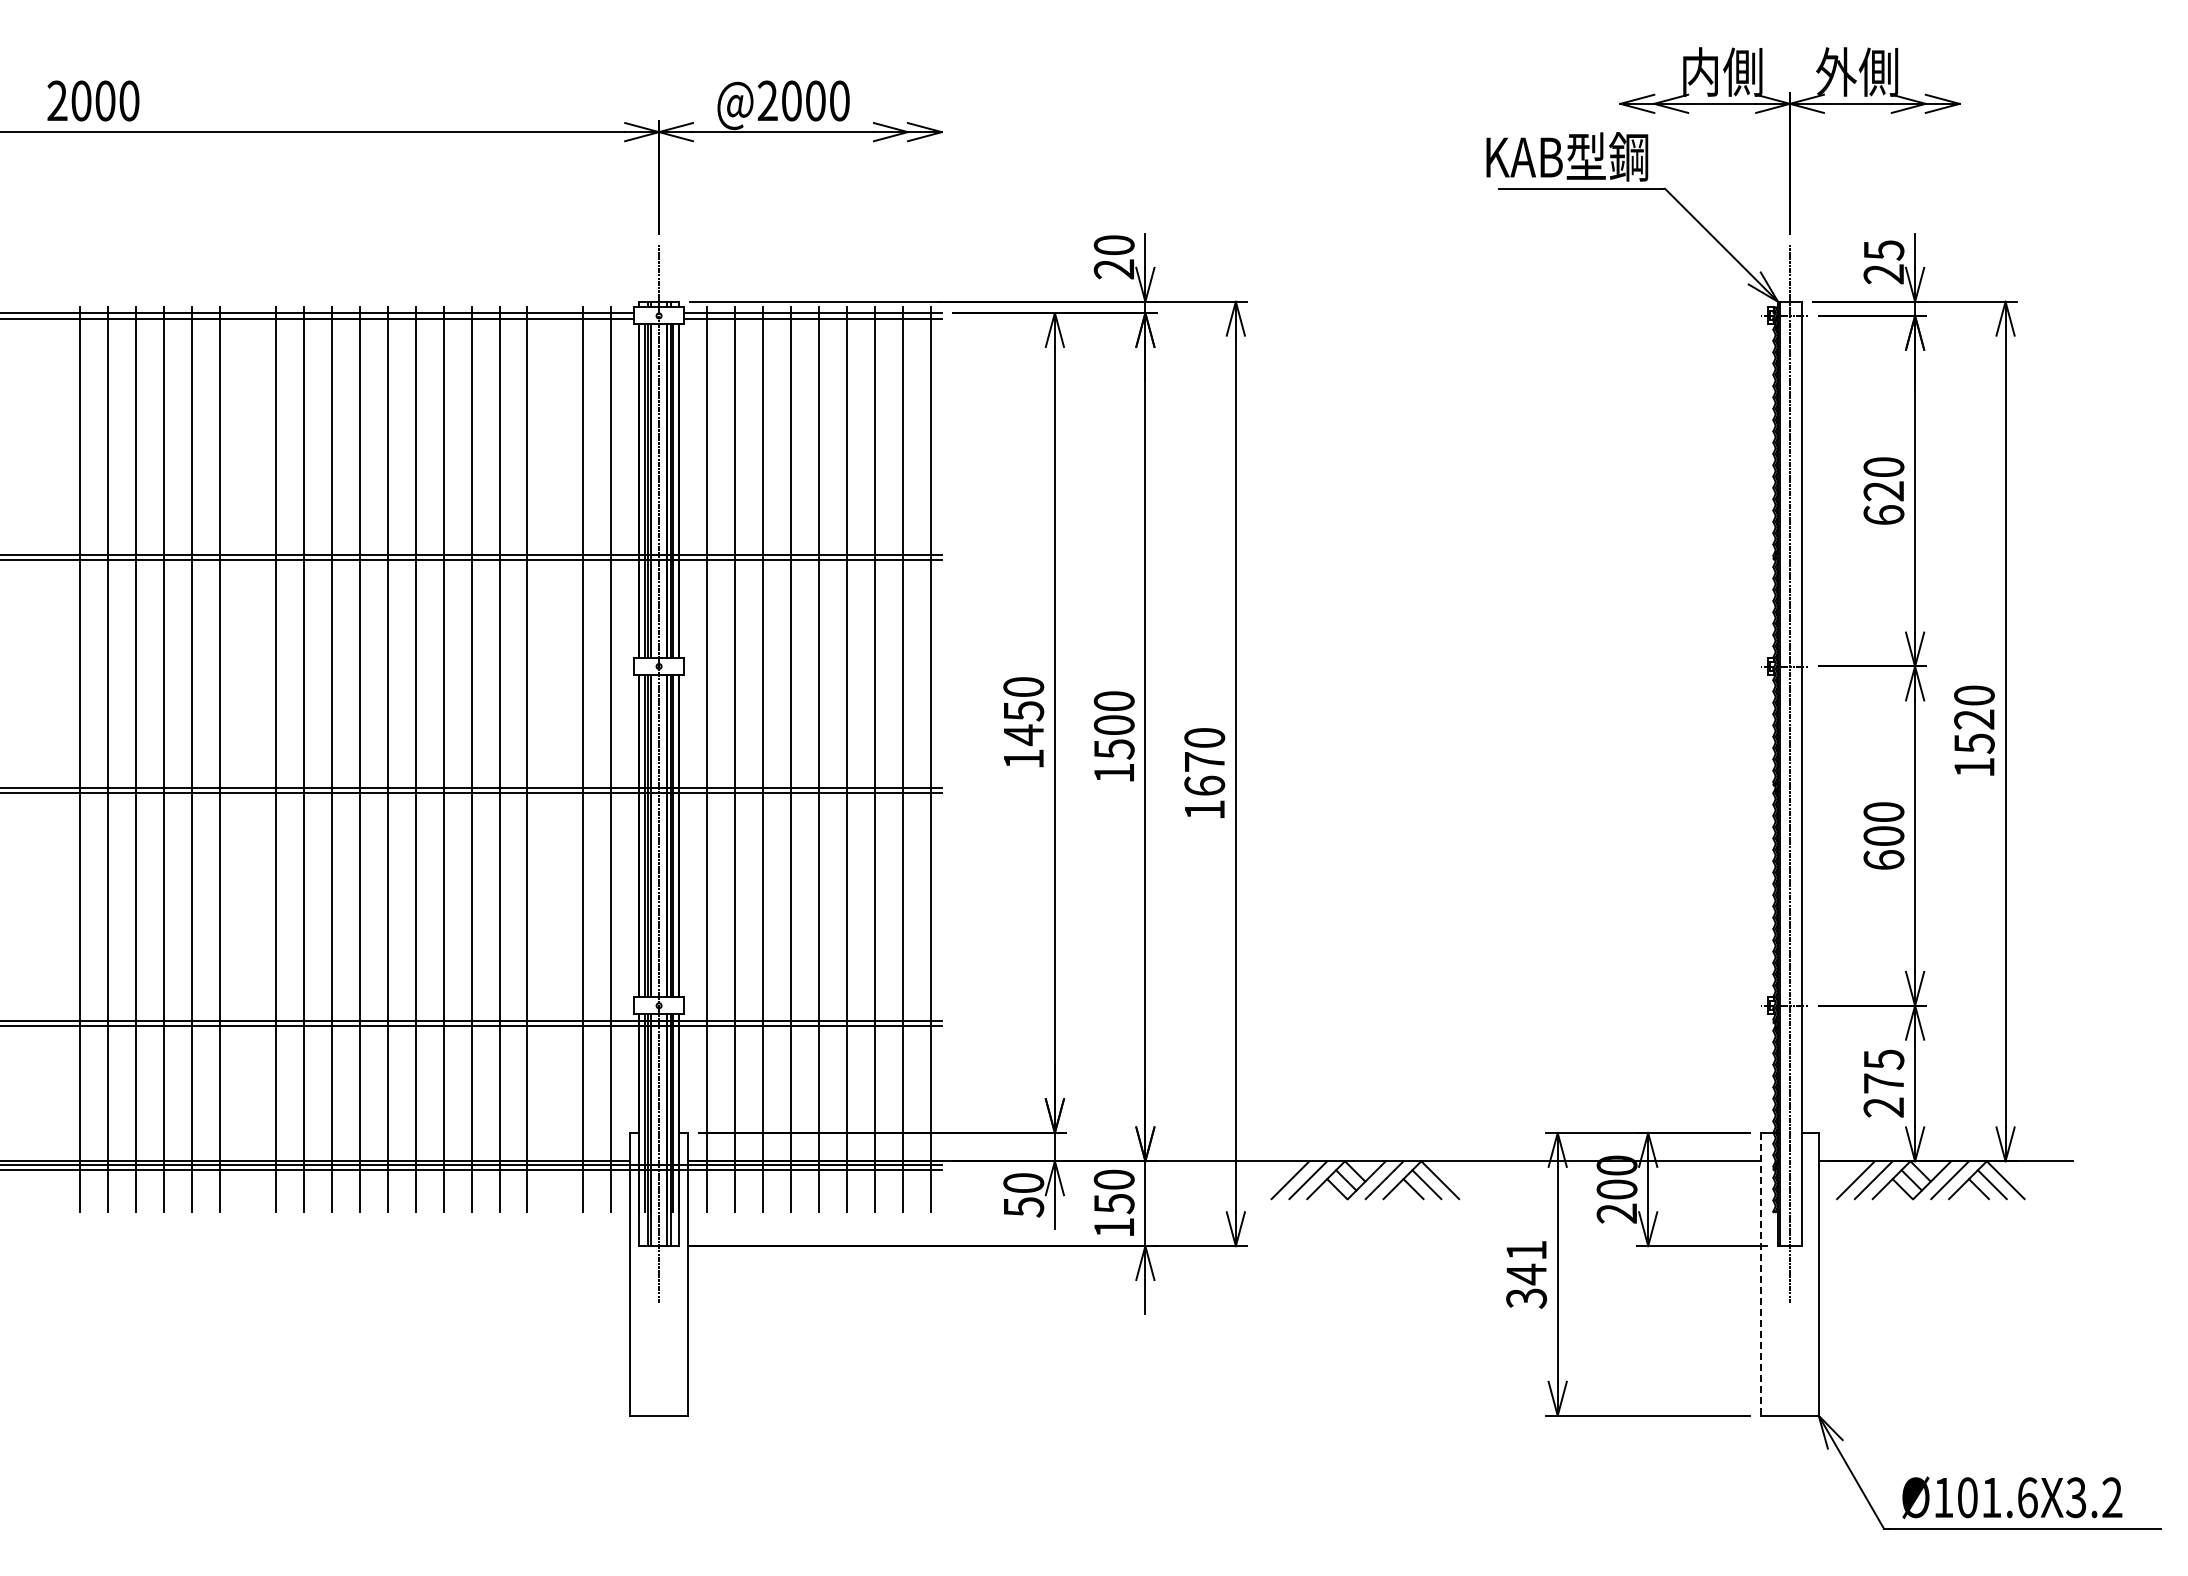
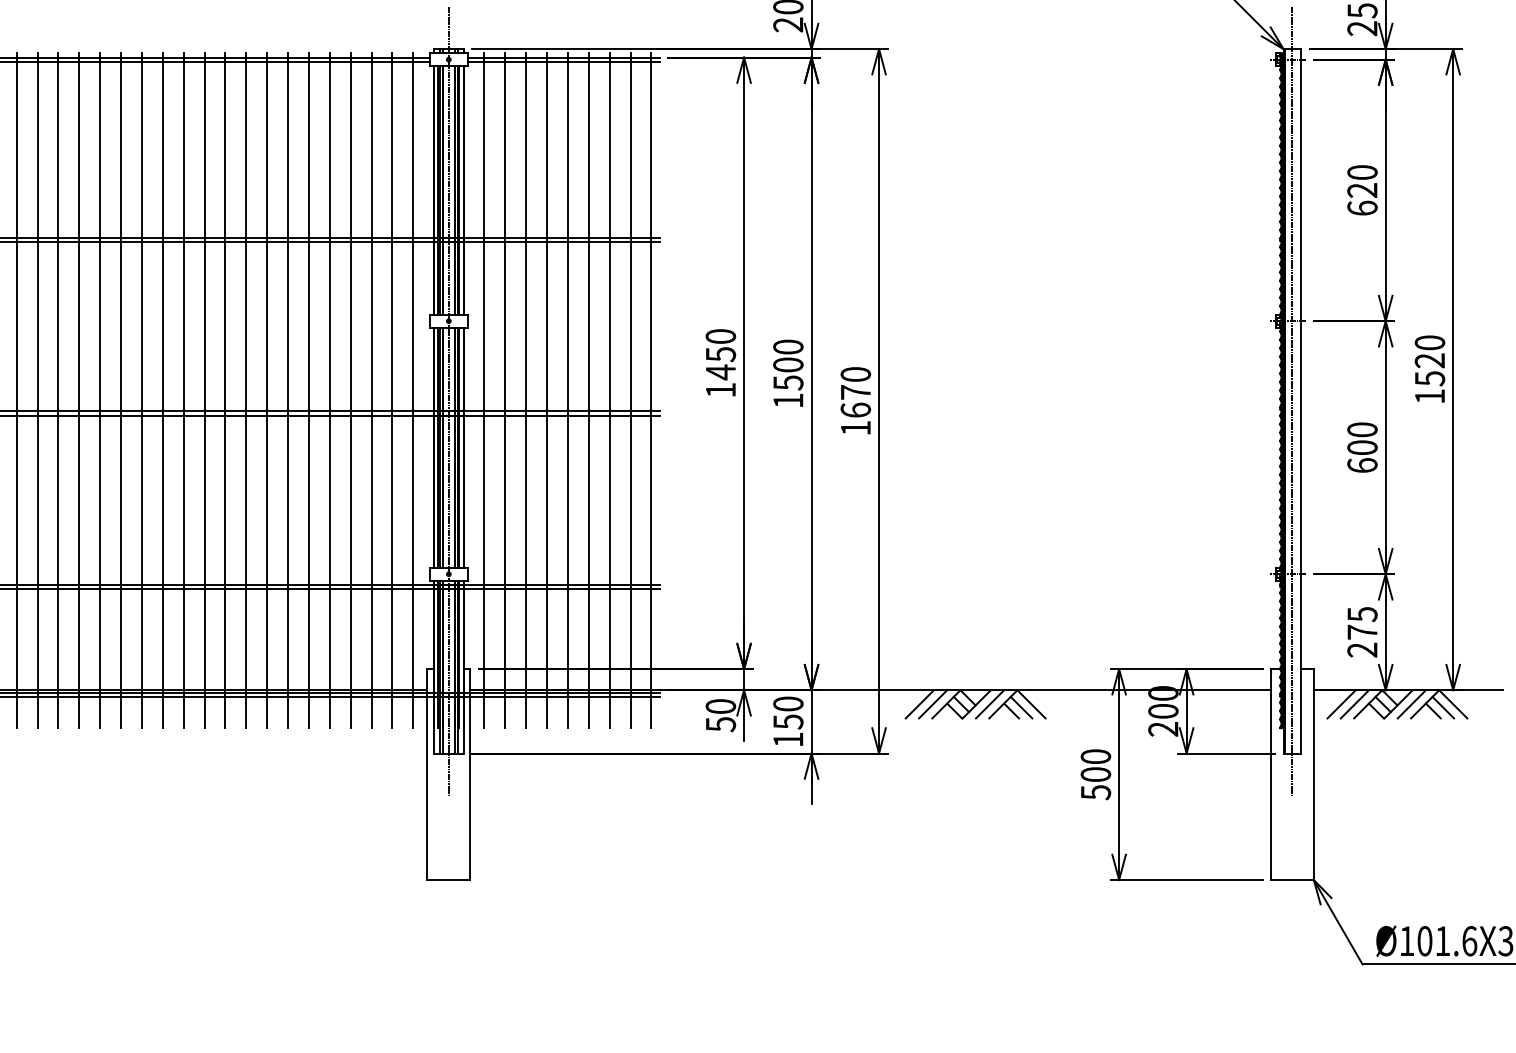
line: (247, 759) -> (141, 390), added
line: (555, 759) -> (371, 390), added
text: (1526, 1274) -> (1095, 774), 341 -> 500
line: (1761, 1274) -> (1271, 774), dashed -> solid

